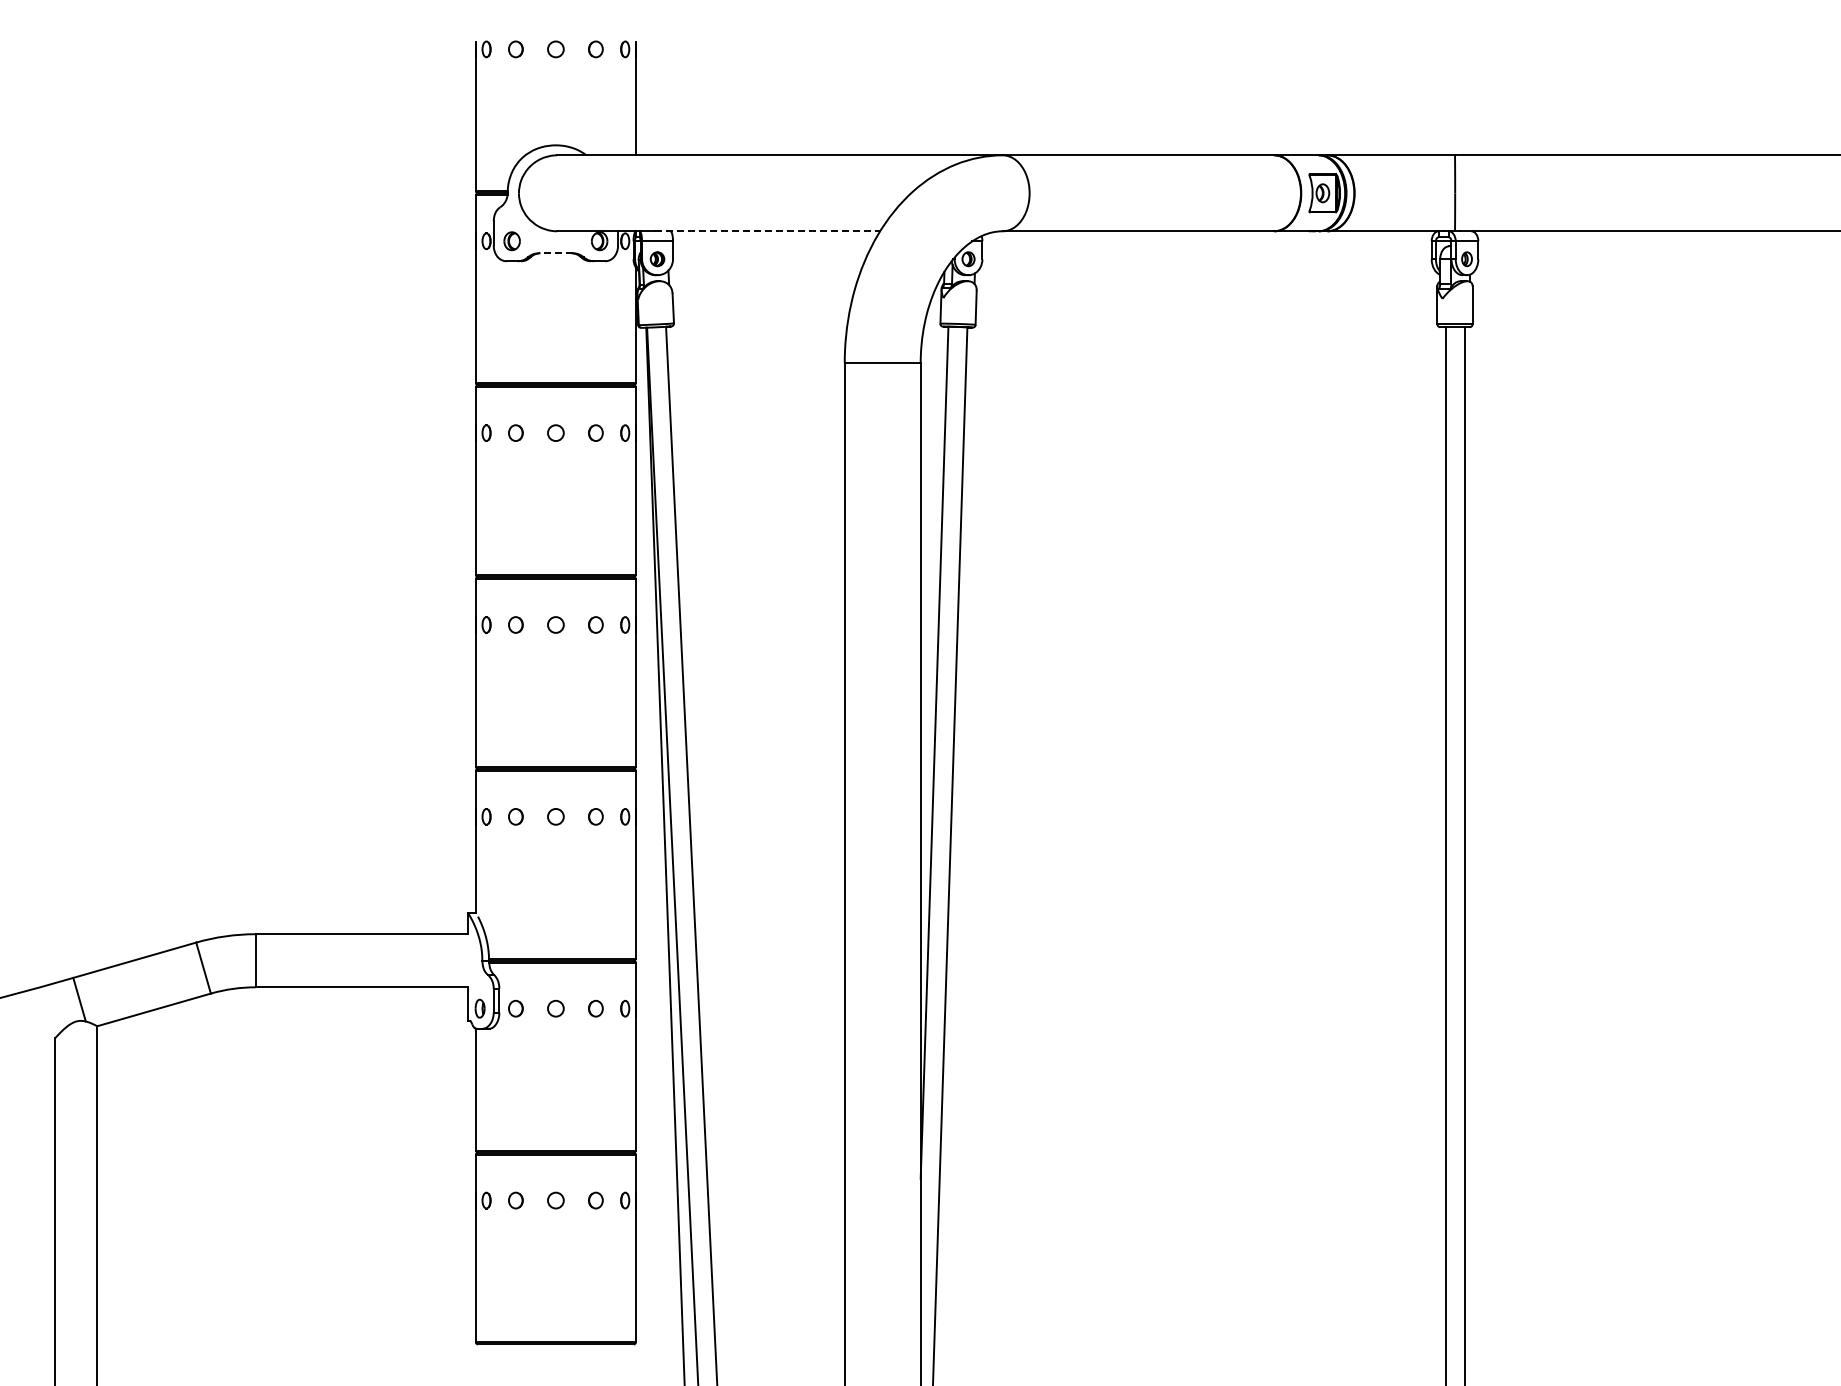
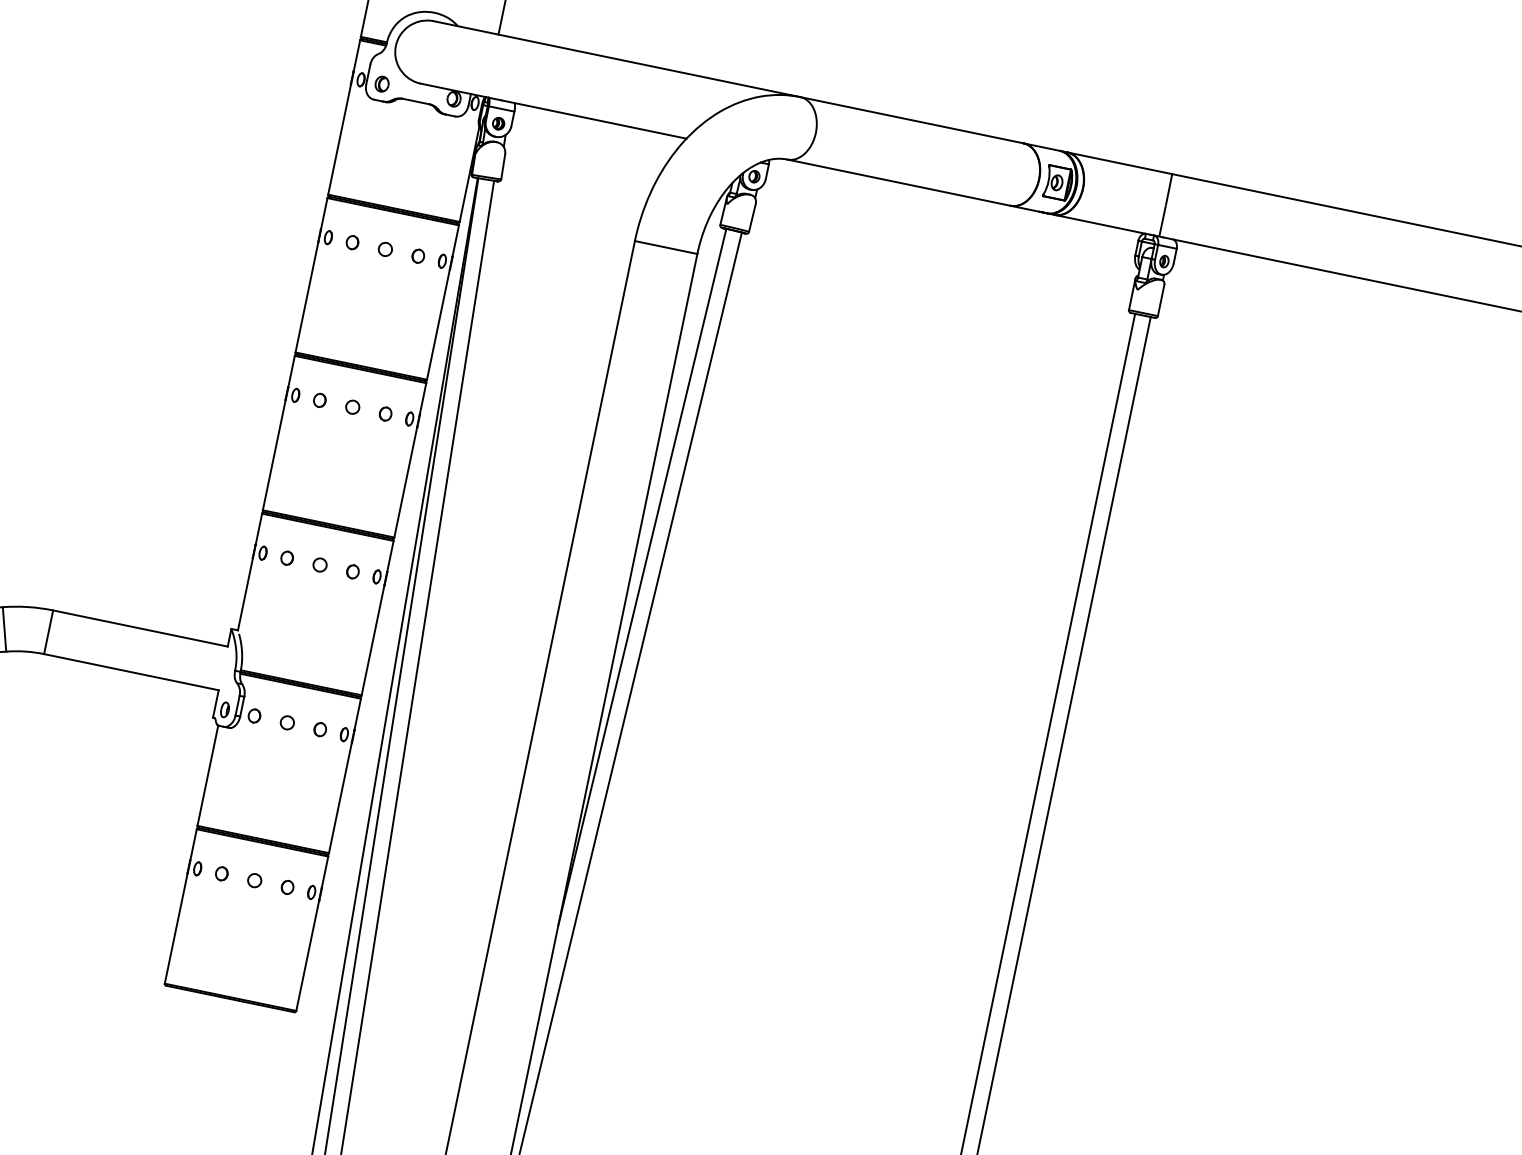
line: (767, 231) -> (593, 119), dashed -> solid
line: (555, 253) -> (415, 101), dashed -> solid

